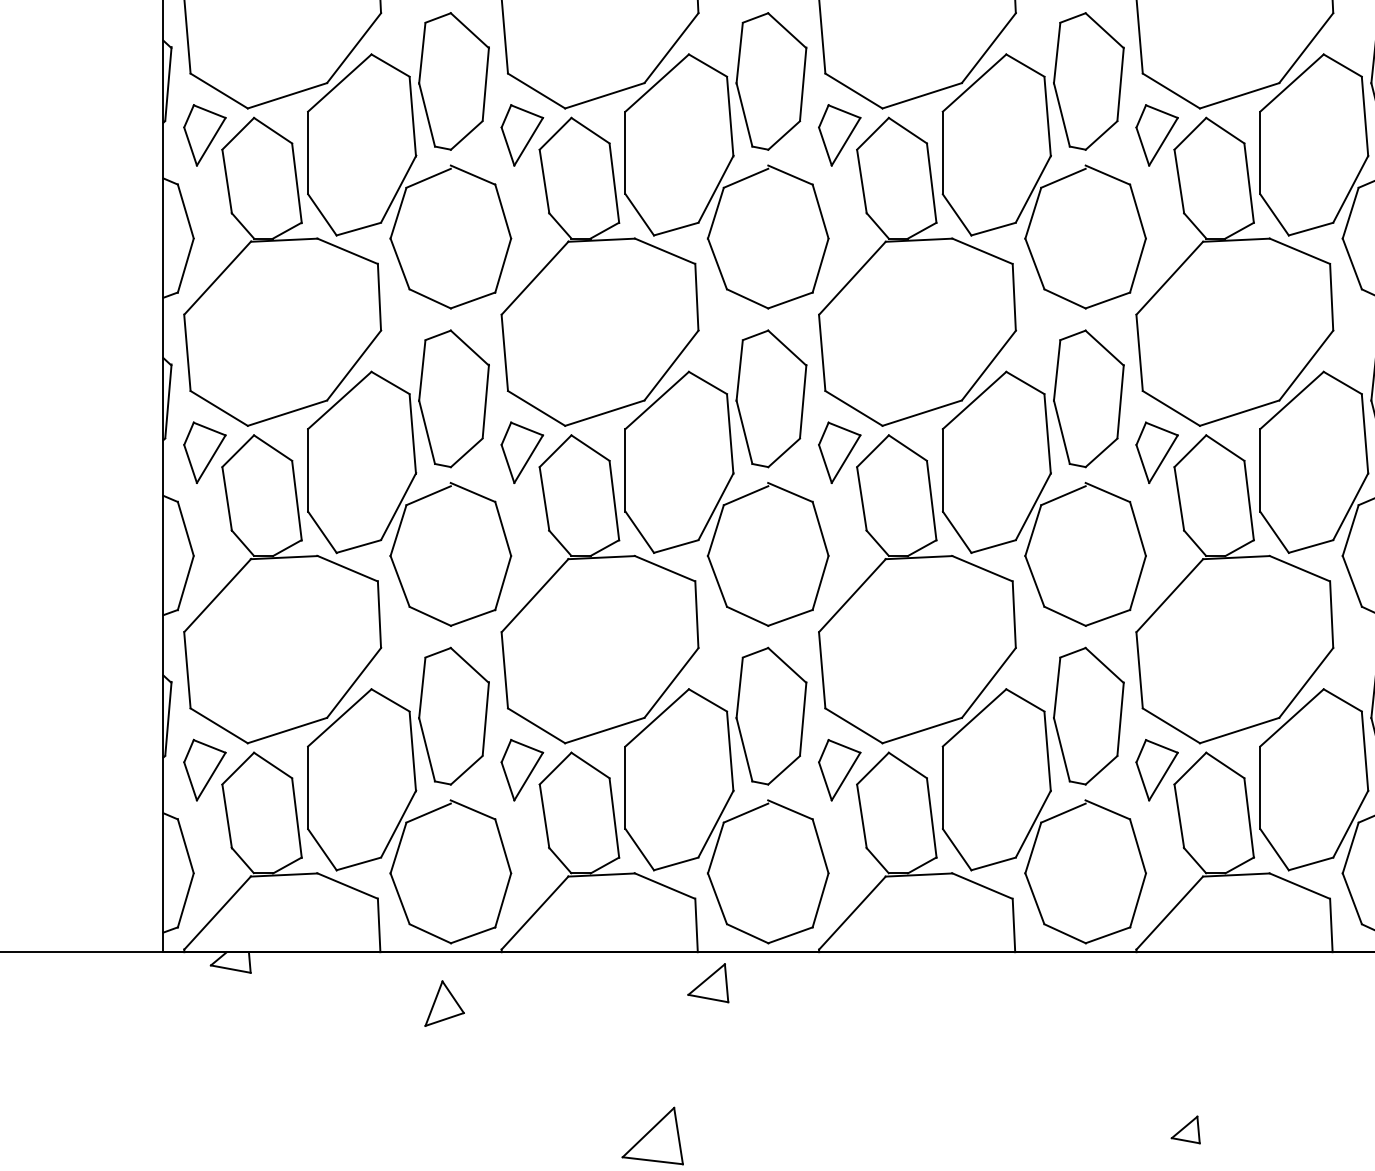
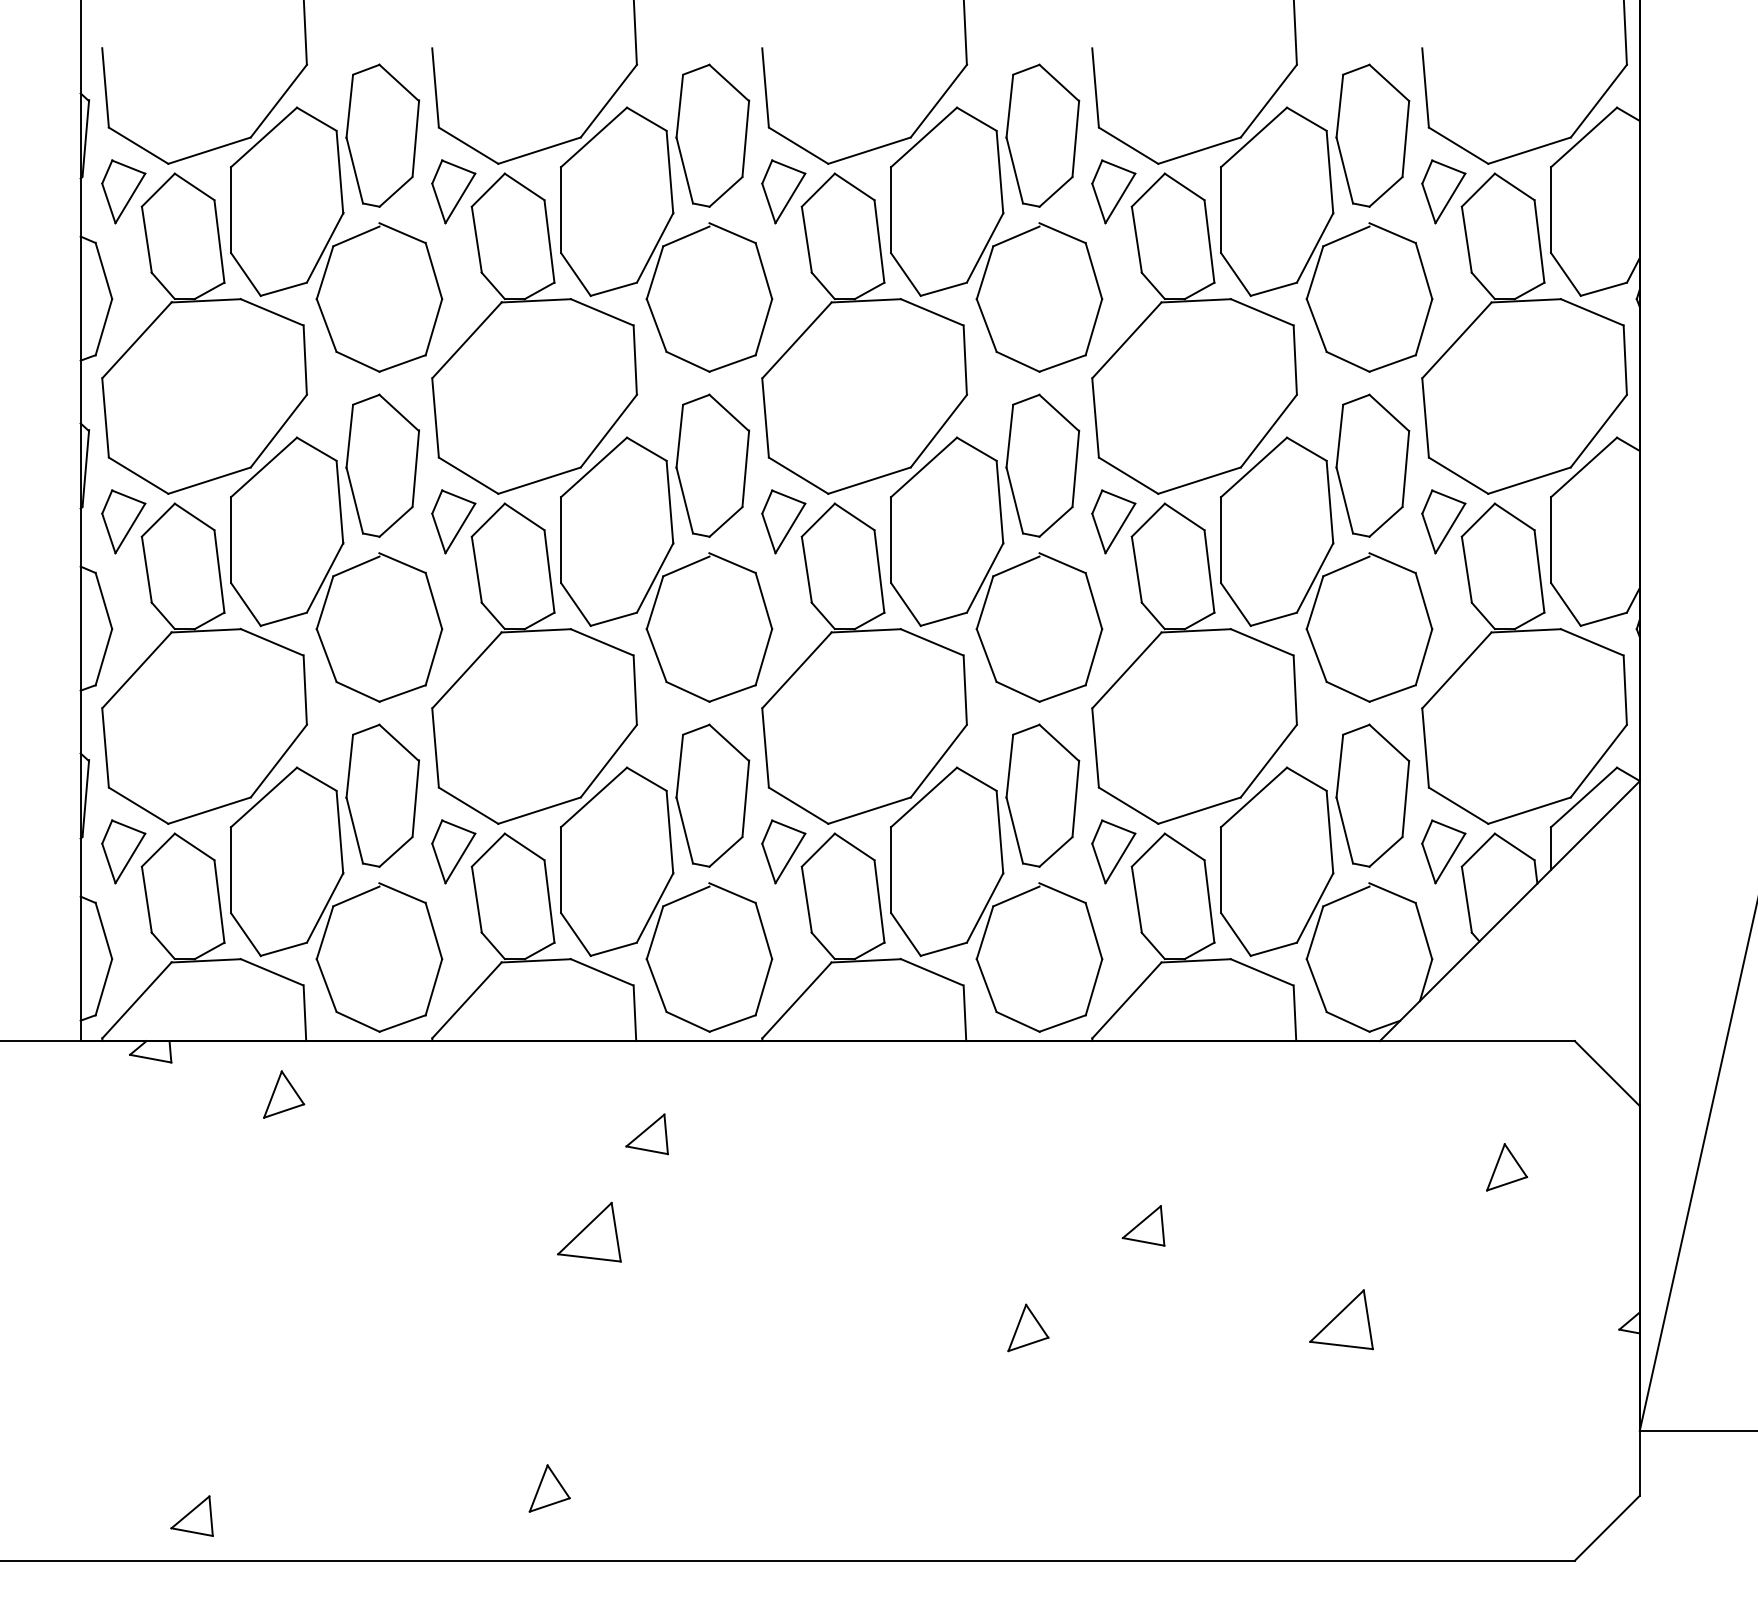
part: (707, 983) -> (646, 1134), moved
part: (445, 1003) -> (284, 1094), moved
part: (1185, 1129) -> (1143, 1225), size x1.43

